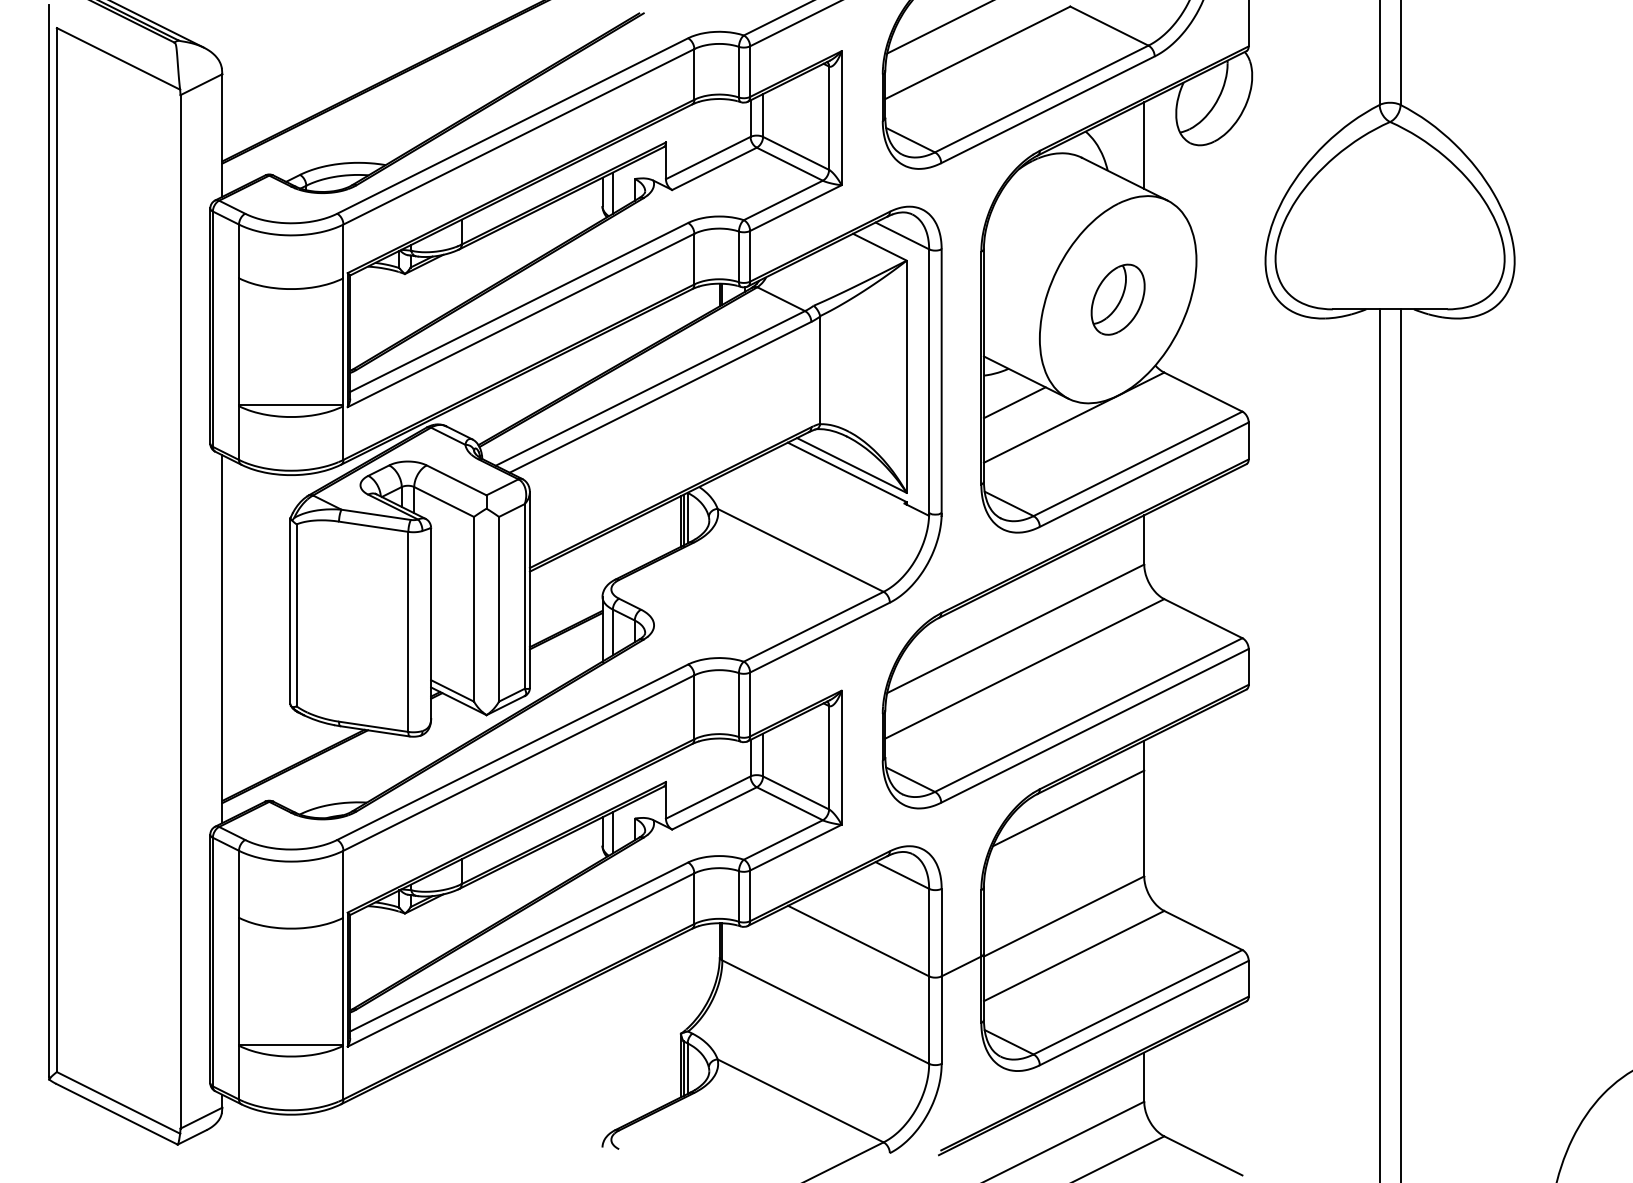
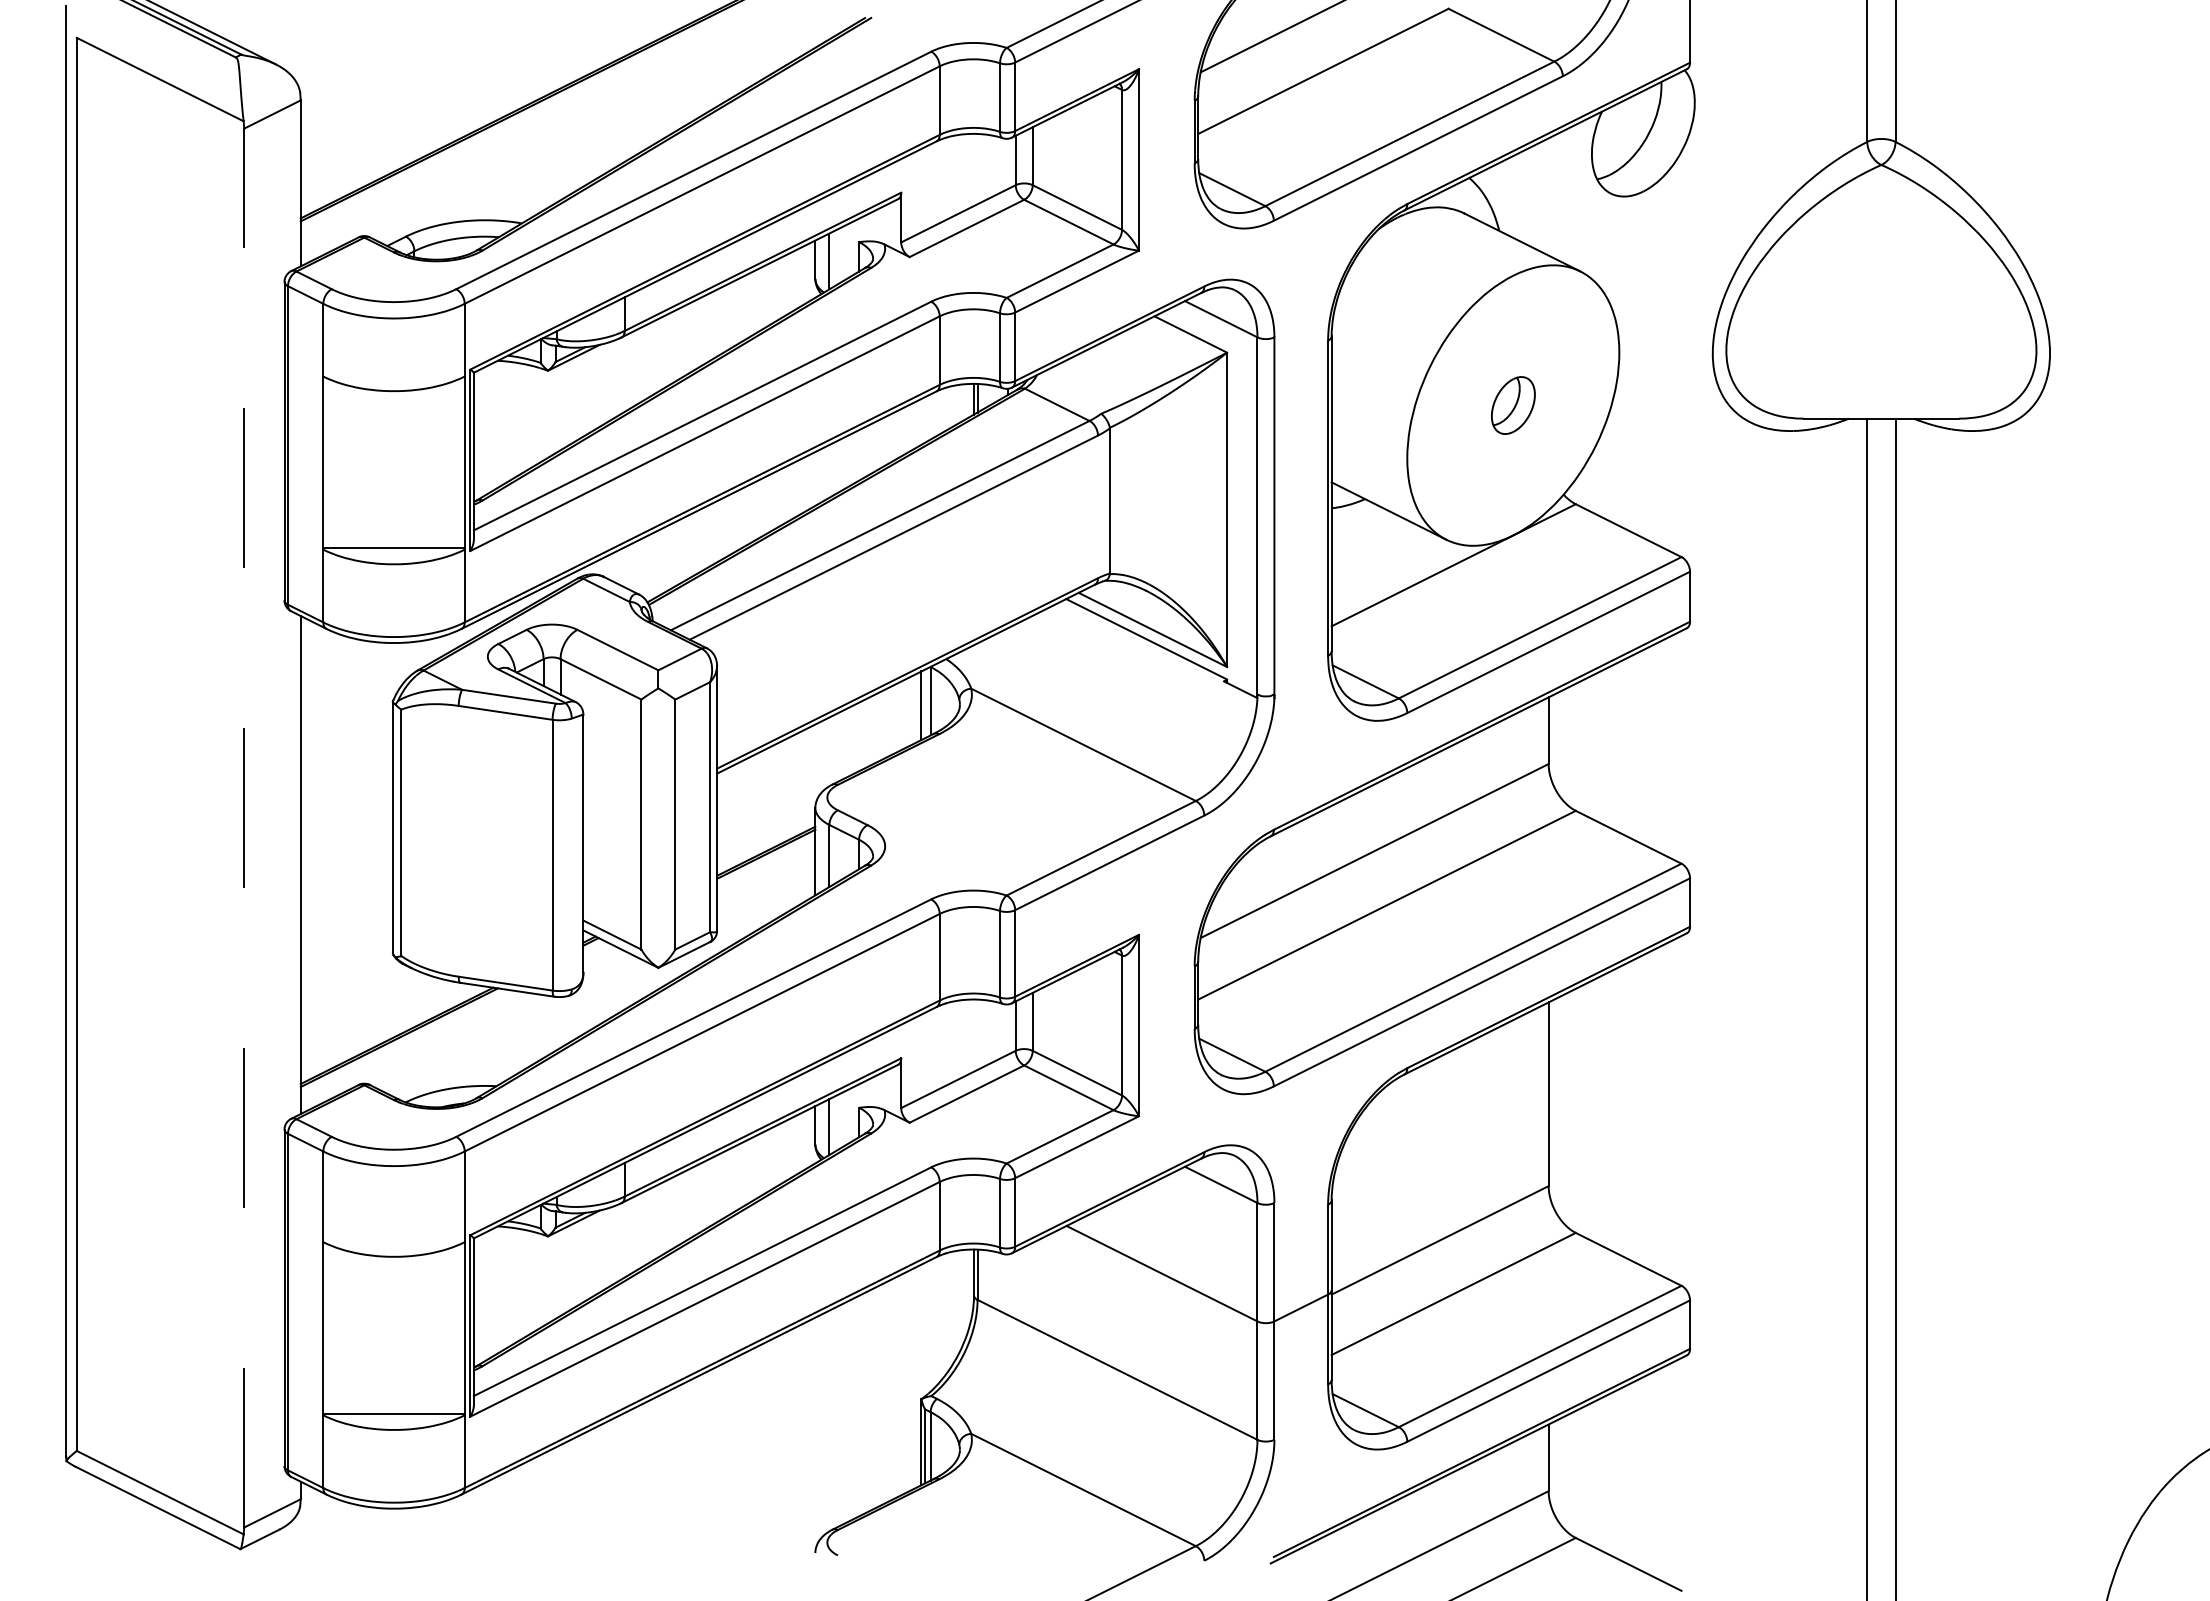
line: (1144, 145) -> (1548, 196), removed
part: (1118, 299) -> (1513, 405), size x0.6
line: (1014, 402) -> (1373, 544), removed
line: (683, 519) -> (924, 703), removed
line: (180, 611) -> (244, 827), solid -> dashed
line: (1068, 807) -> (1445, 1093), removed

